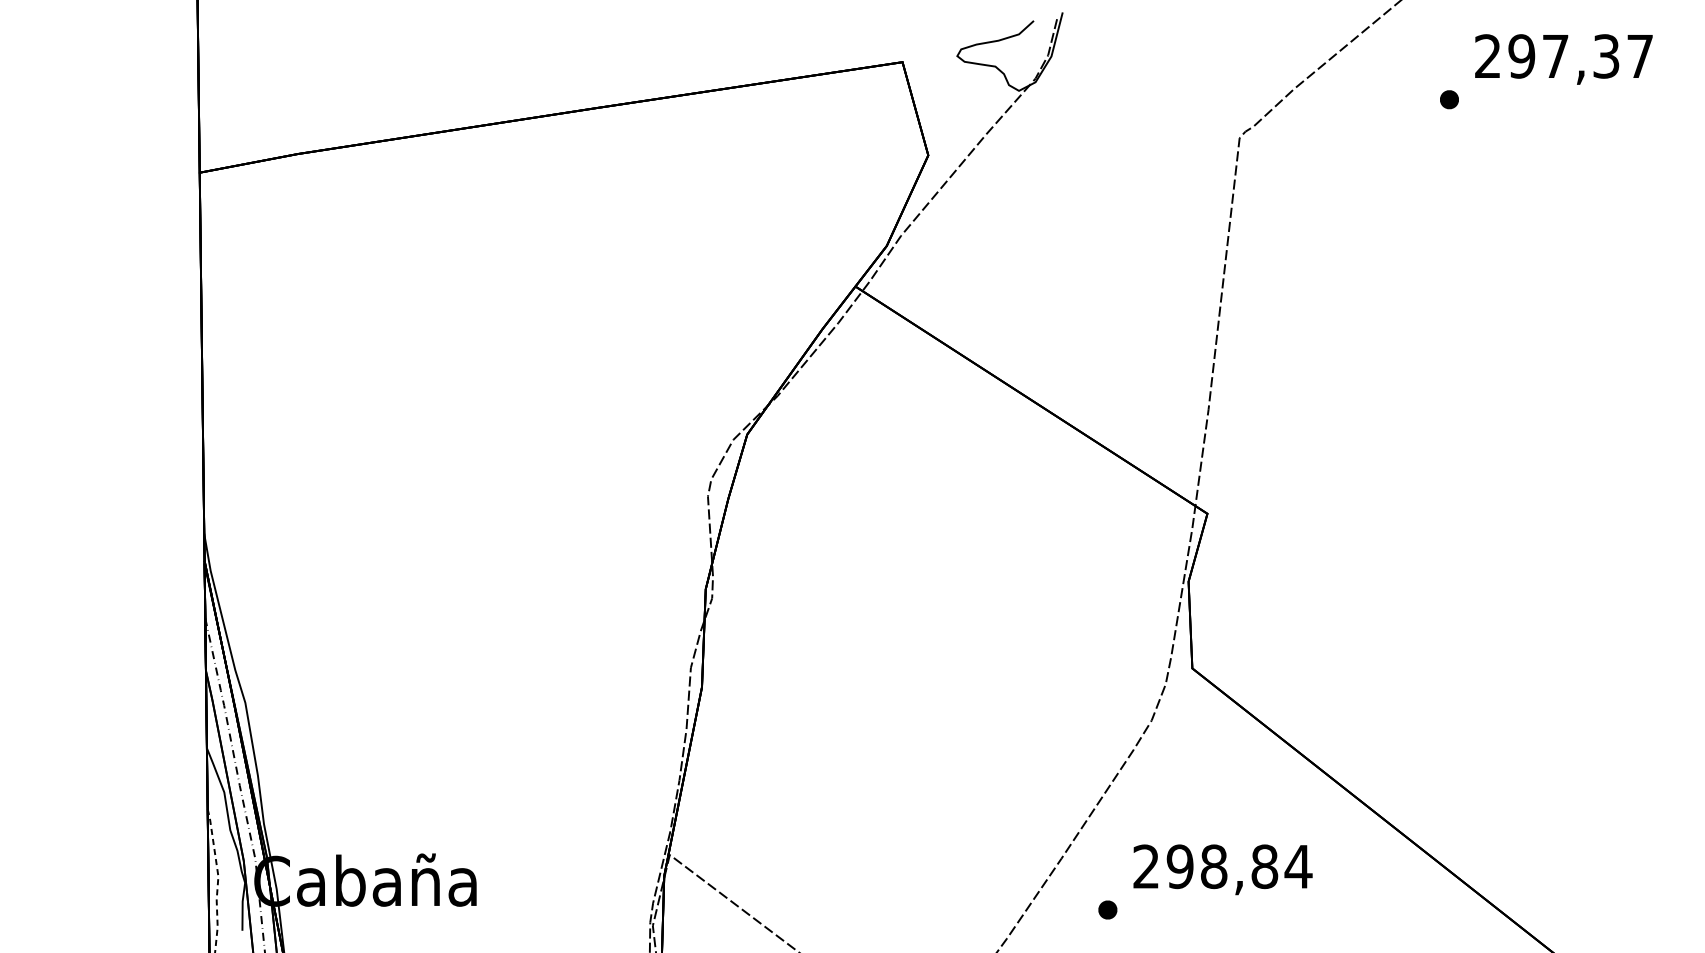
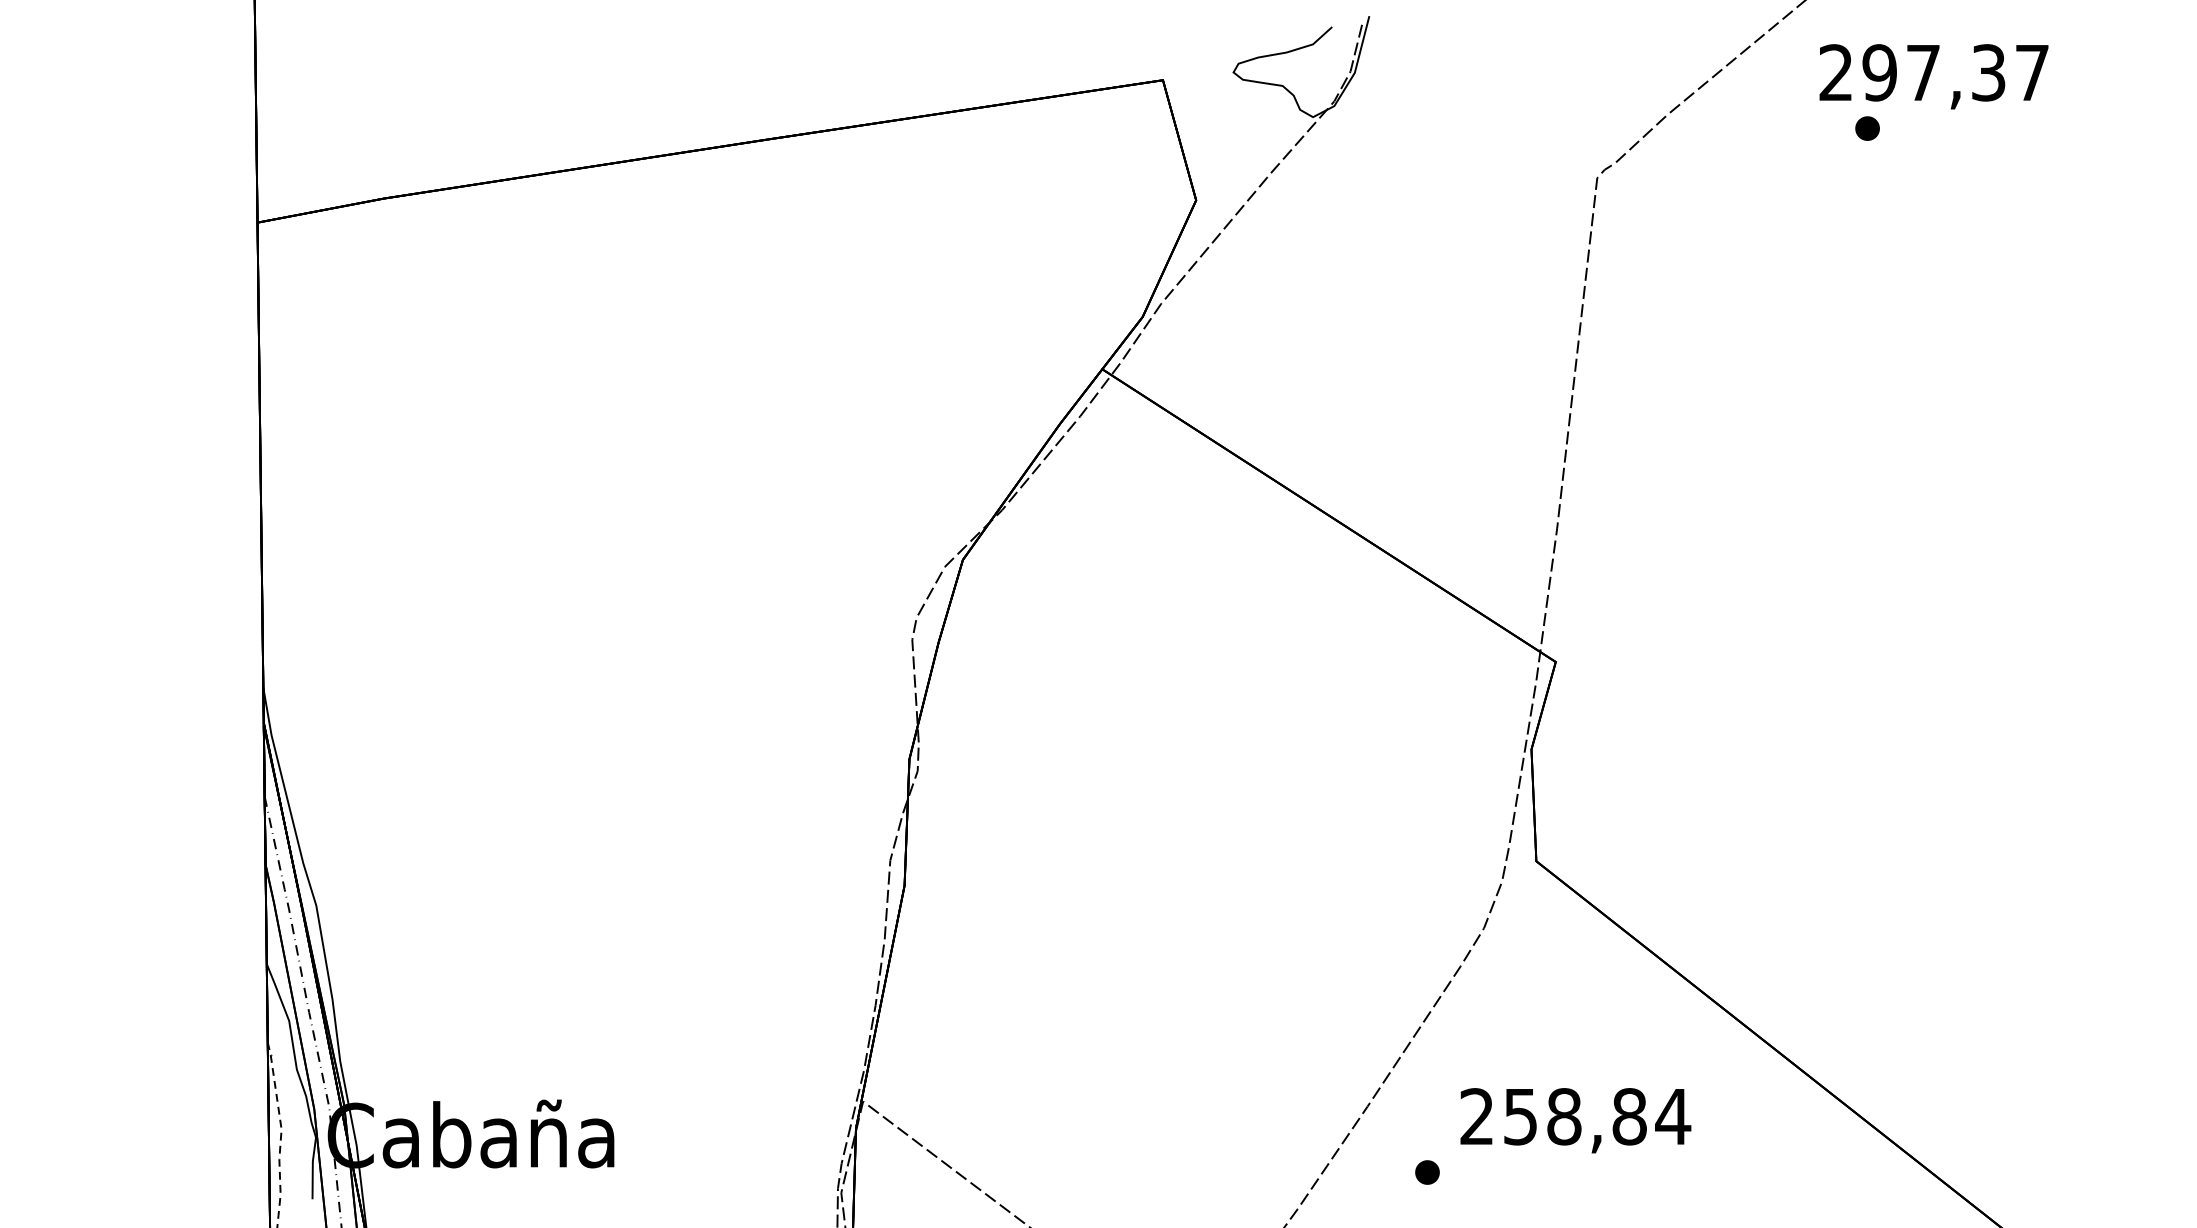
text: (1563, 59) -> (1933, 76), moved
text: (1180, 866) -> (1520, 1116), 298,84 -> 258,84

